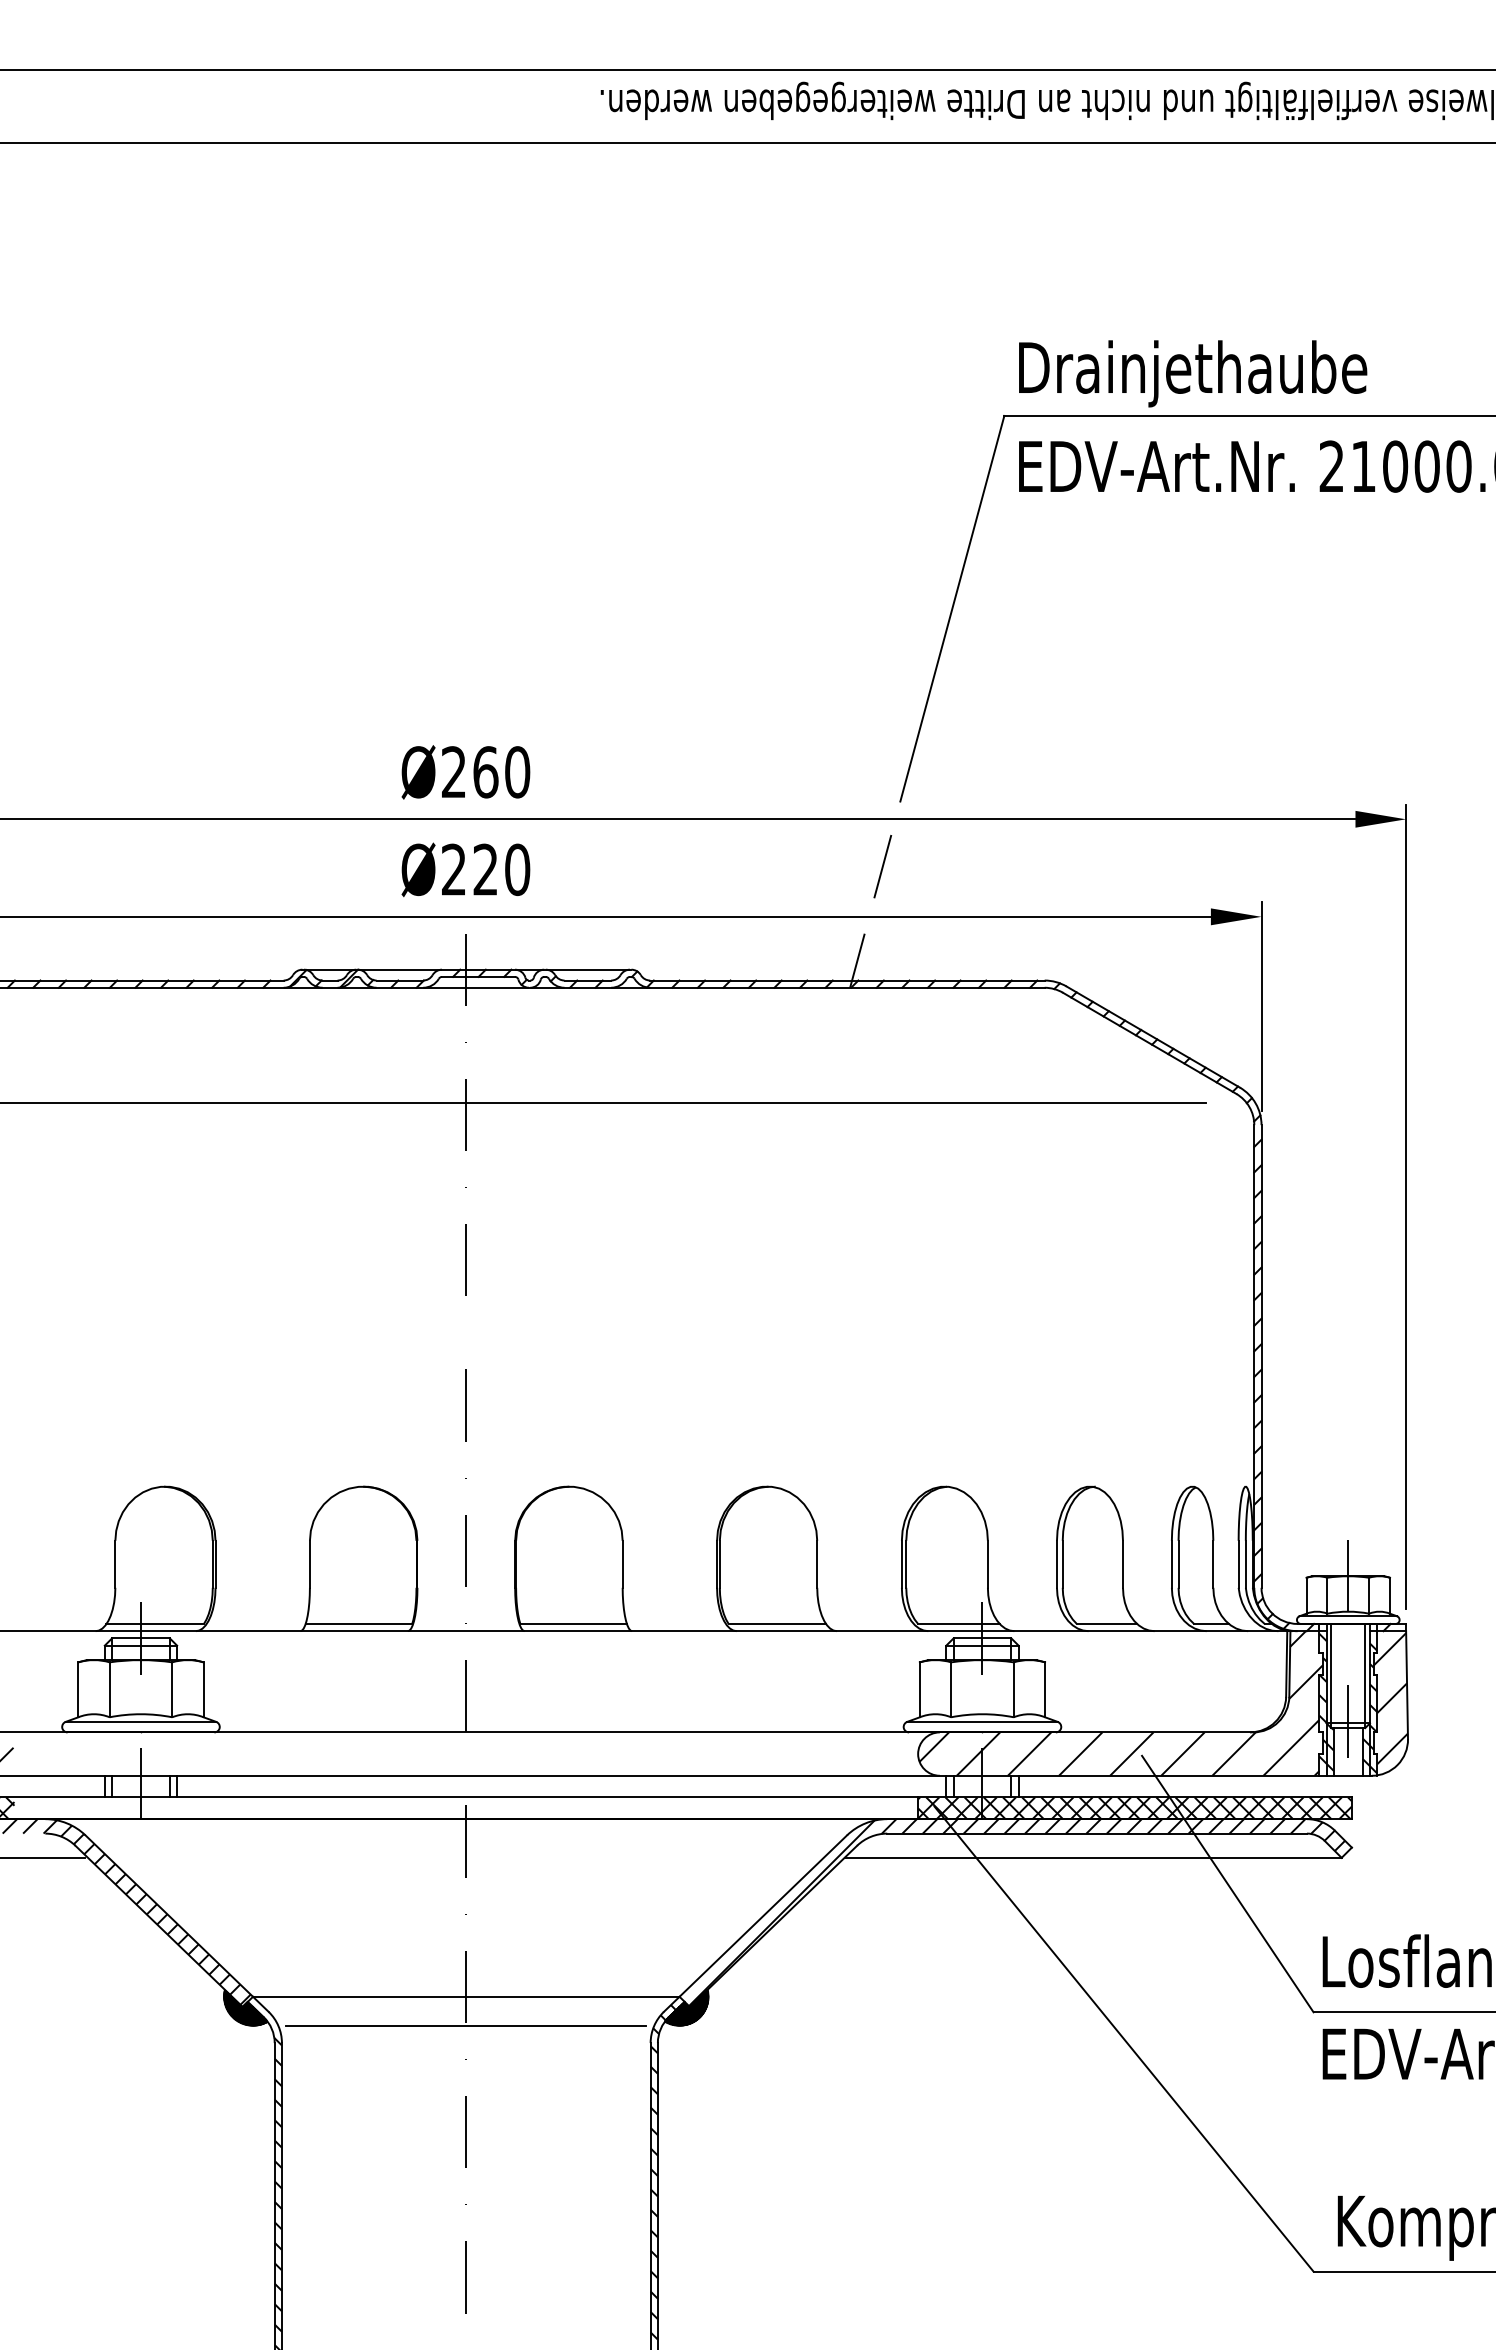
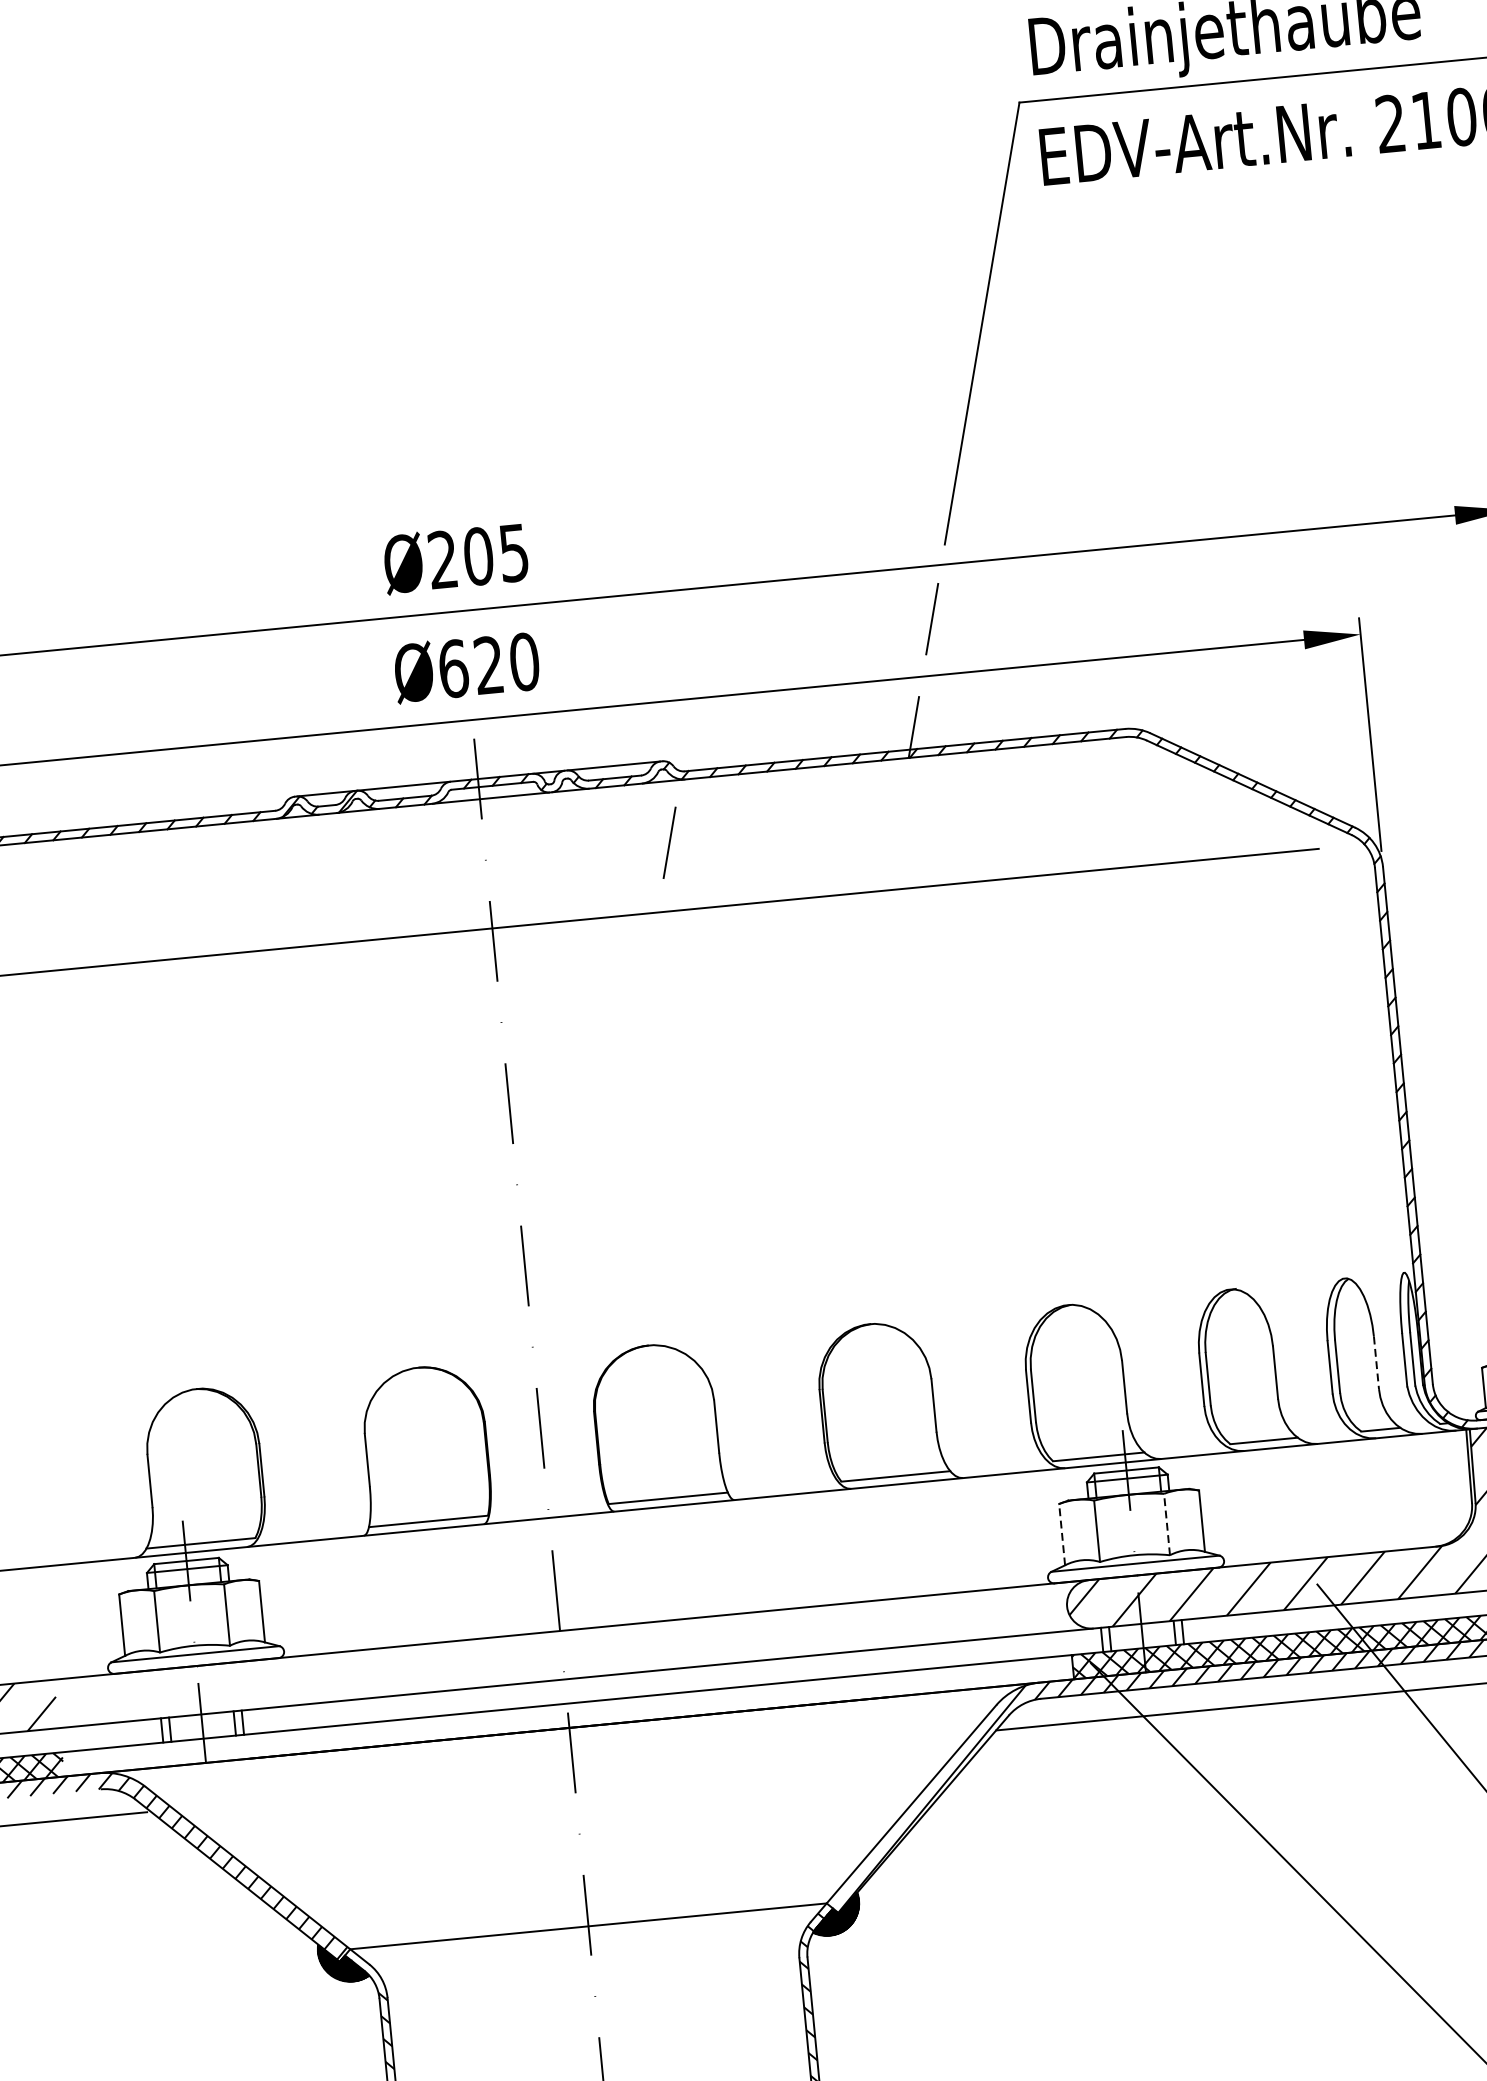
text: (501, 772) -> (496, 554), Ø260 -> Ø205
text: (453, 869) -> (452, 668), Ø220 -> Ø620
line: (630, 1042) -> (669, 842), added
line: (1213, 1564) -> (1376, 1363), solid -> dashed
line: (919, 1689) -> (1061, 1534), solid -> dashed
line: (1013, 1689) -> (1166, 1524), solid -> dashed
line: (466, 2026) -> (591, 1959), removed

